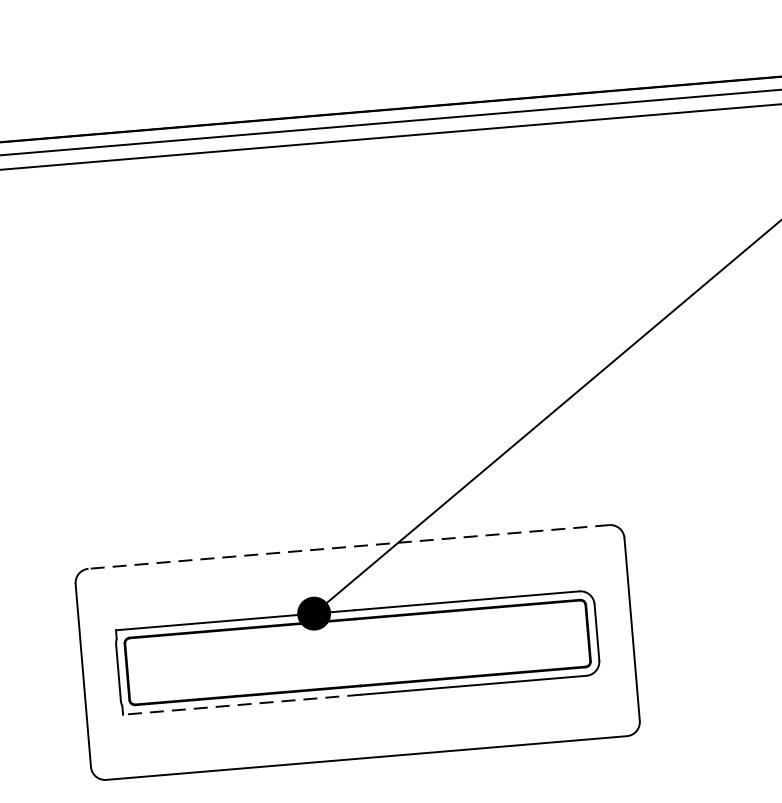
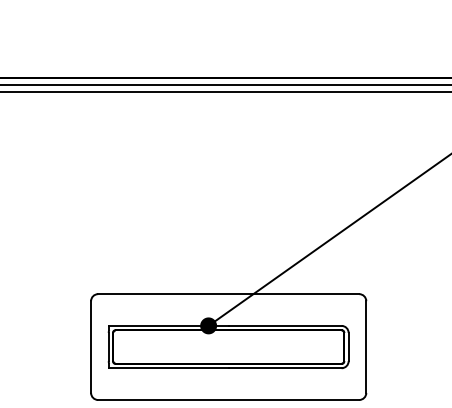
line: (348, 547) -> (228, 294), dashed -> solid
line: (241, 705) -> (168, 368), dashed -> solid

